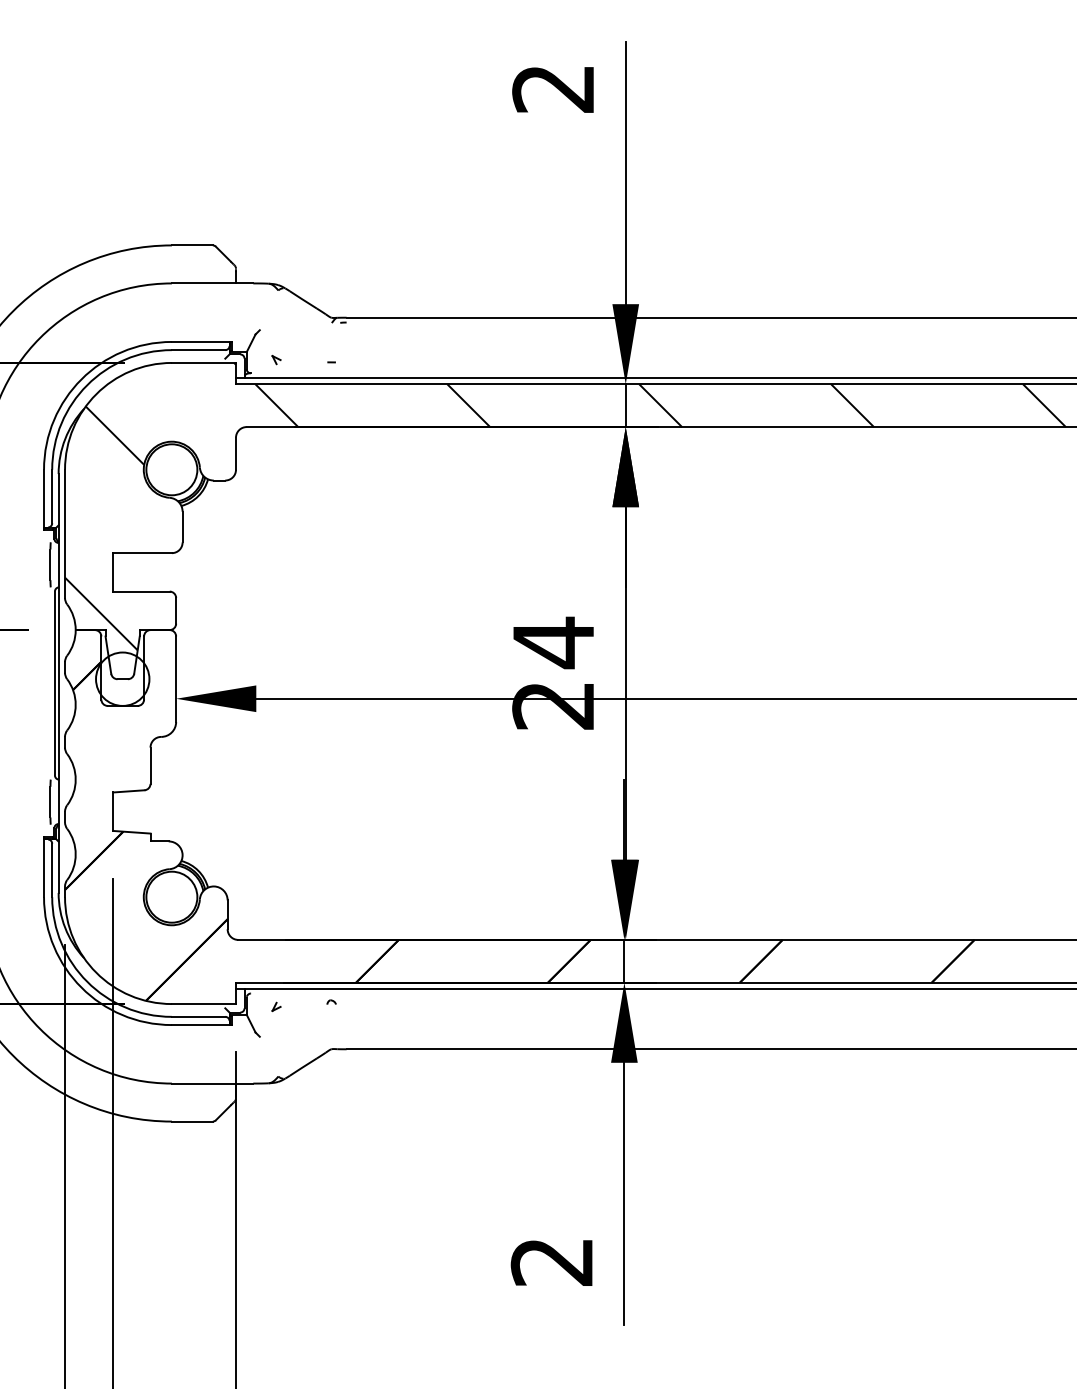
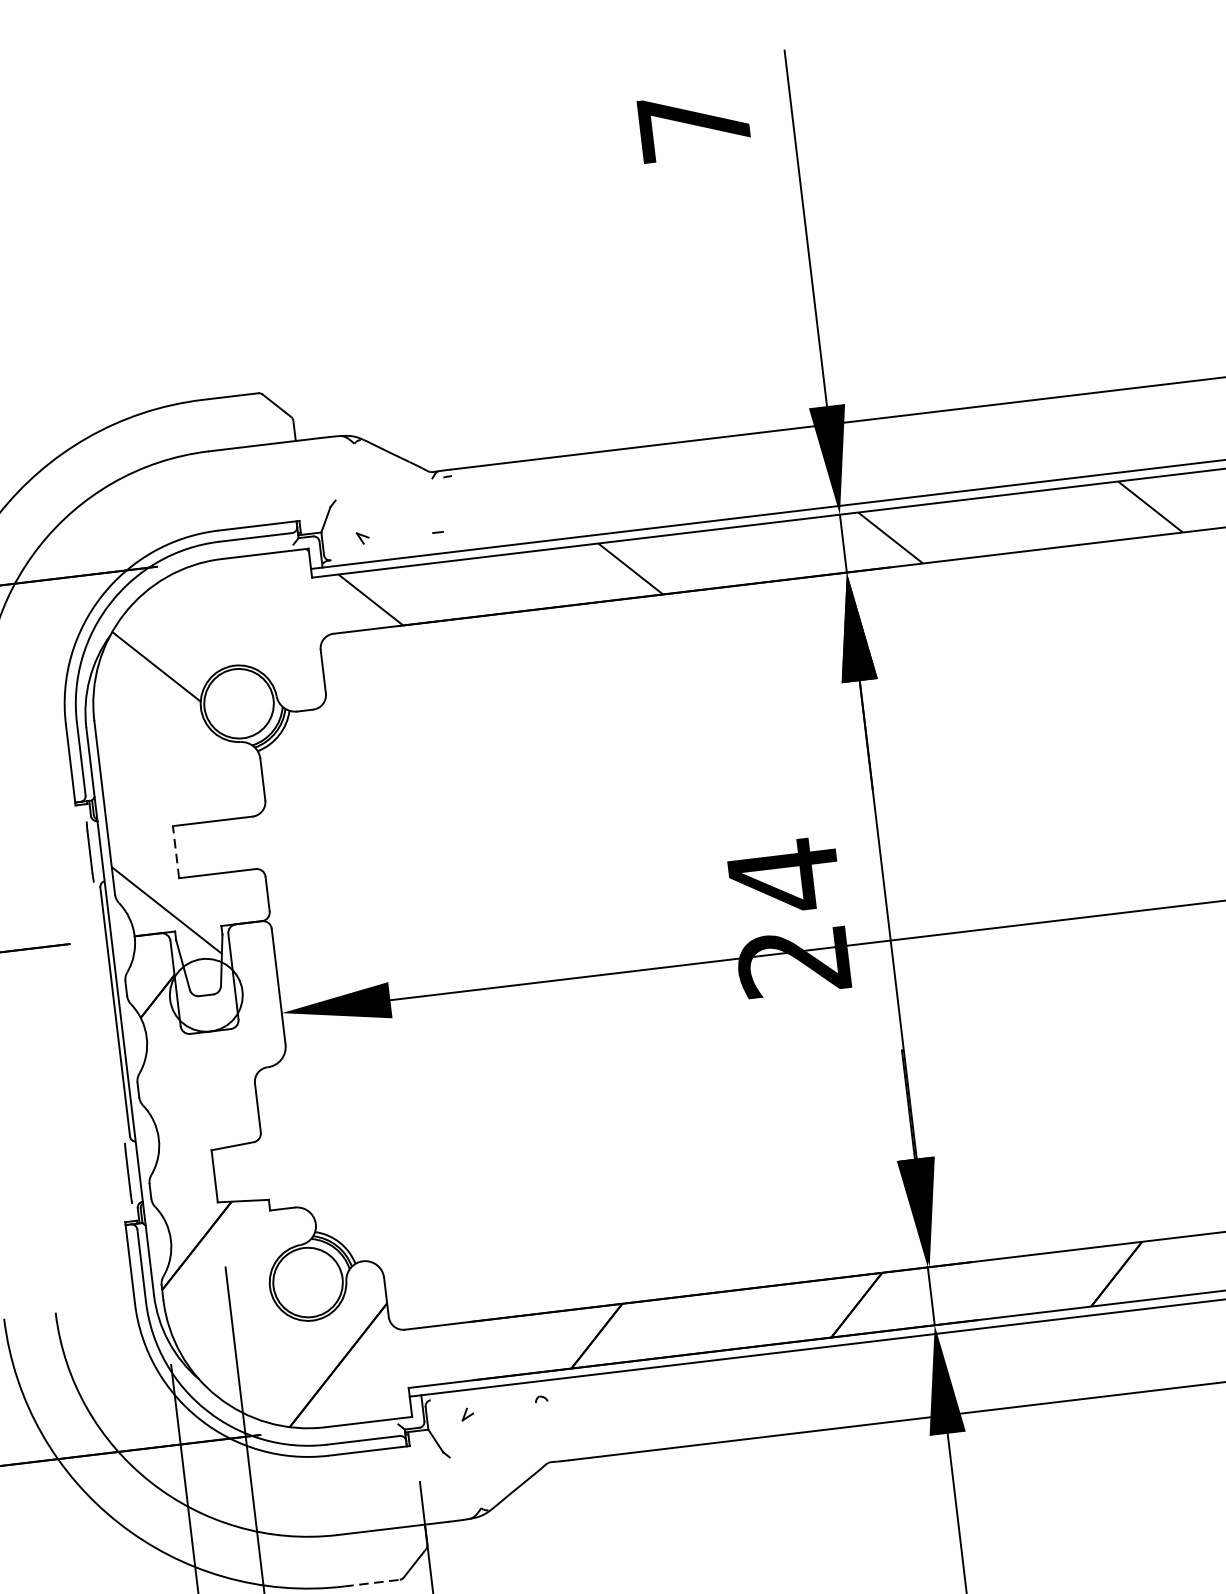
text: (552, 88) -> (692, 125), 2 -> 7
line: (113, 571) -> (176, 850), solid -> dashed
line: (192, 1121) -> (372, 1583), solid -> dashed

